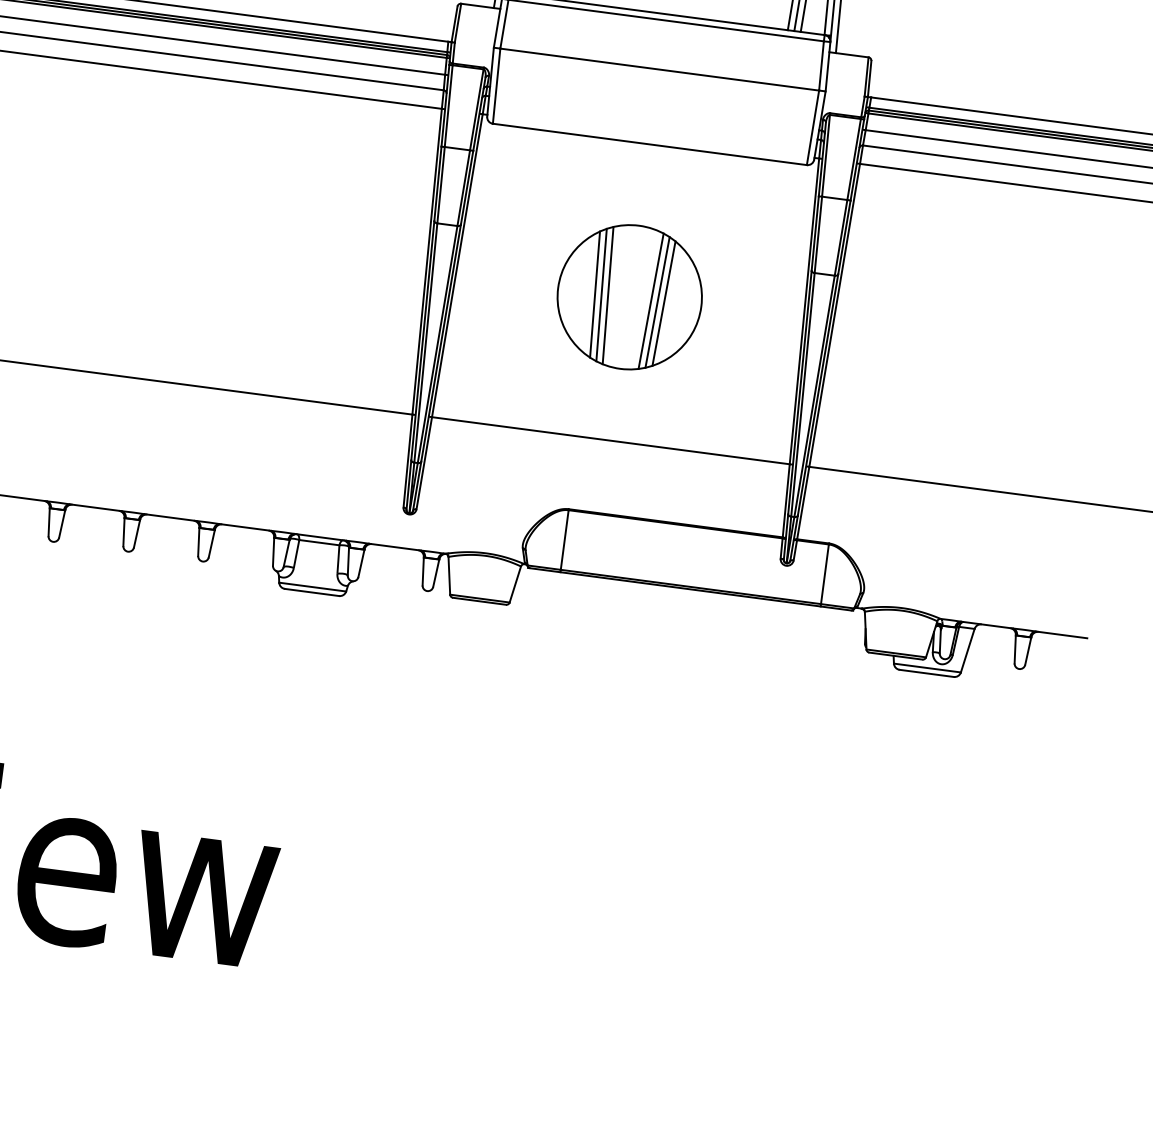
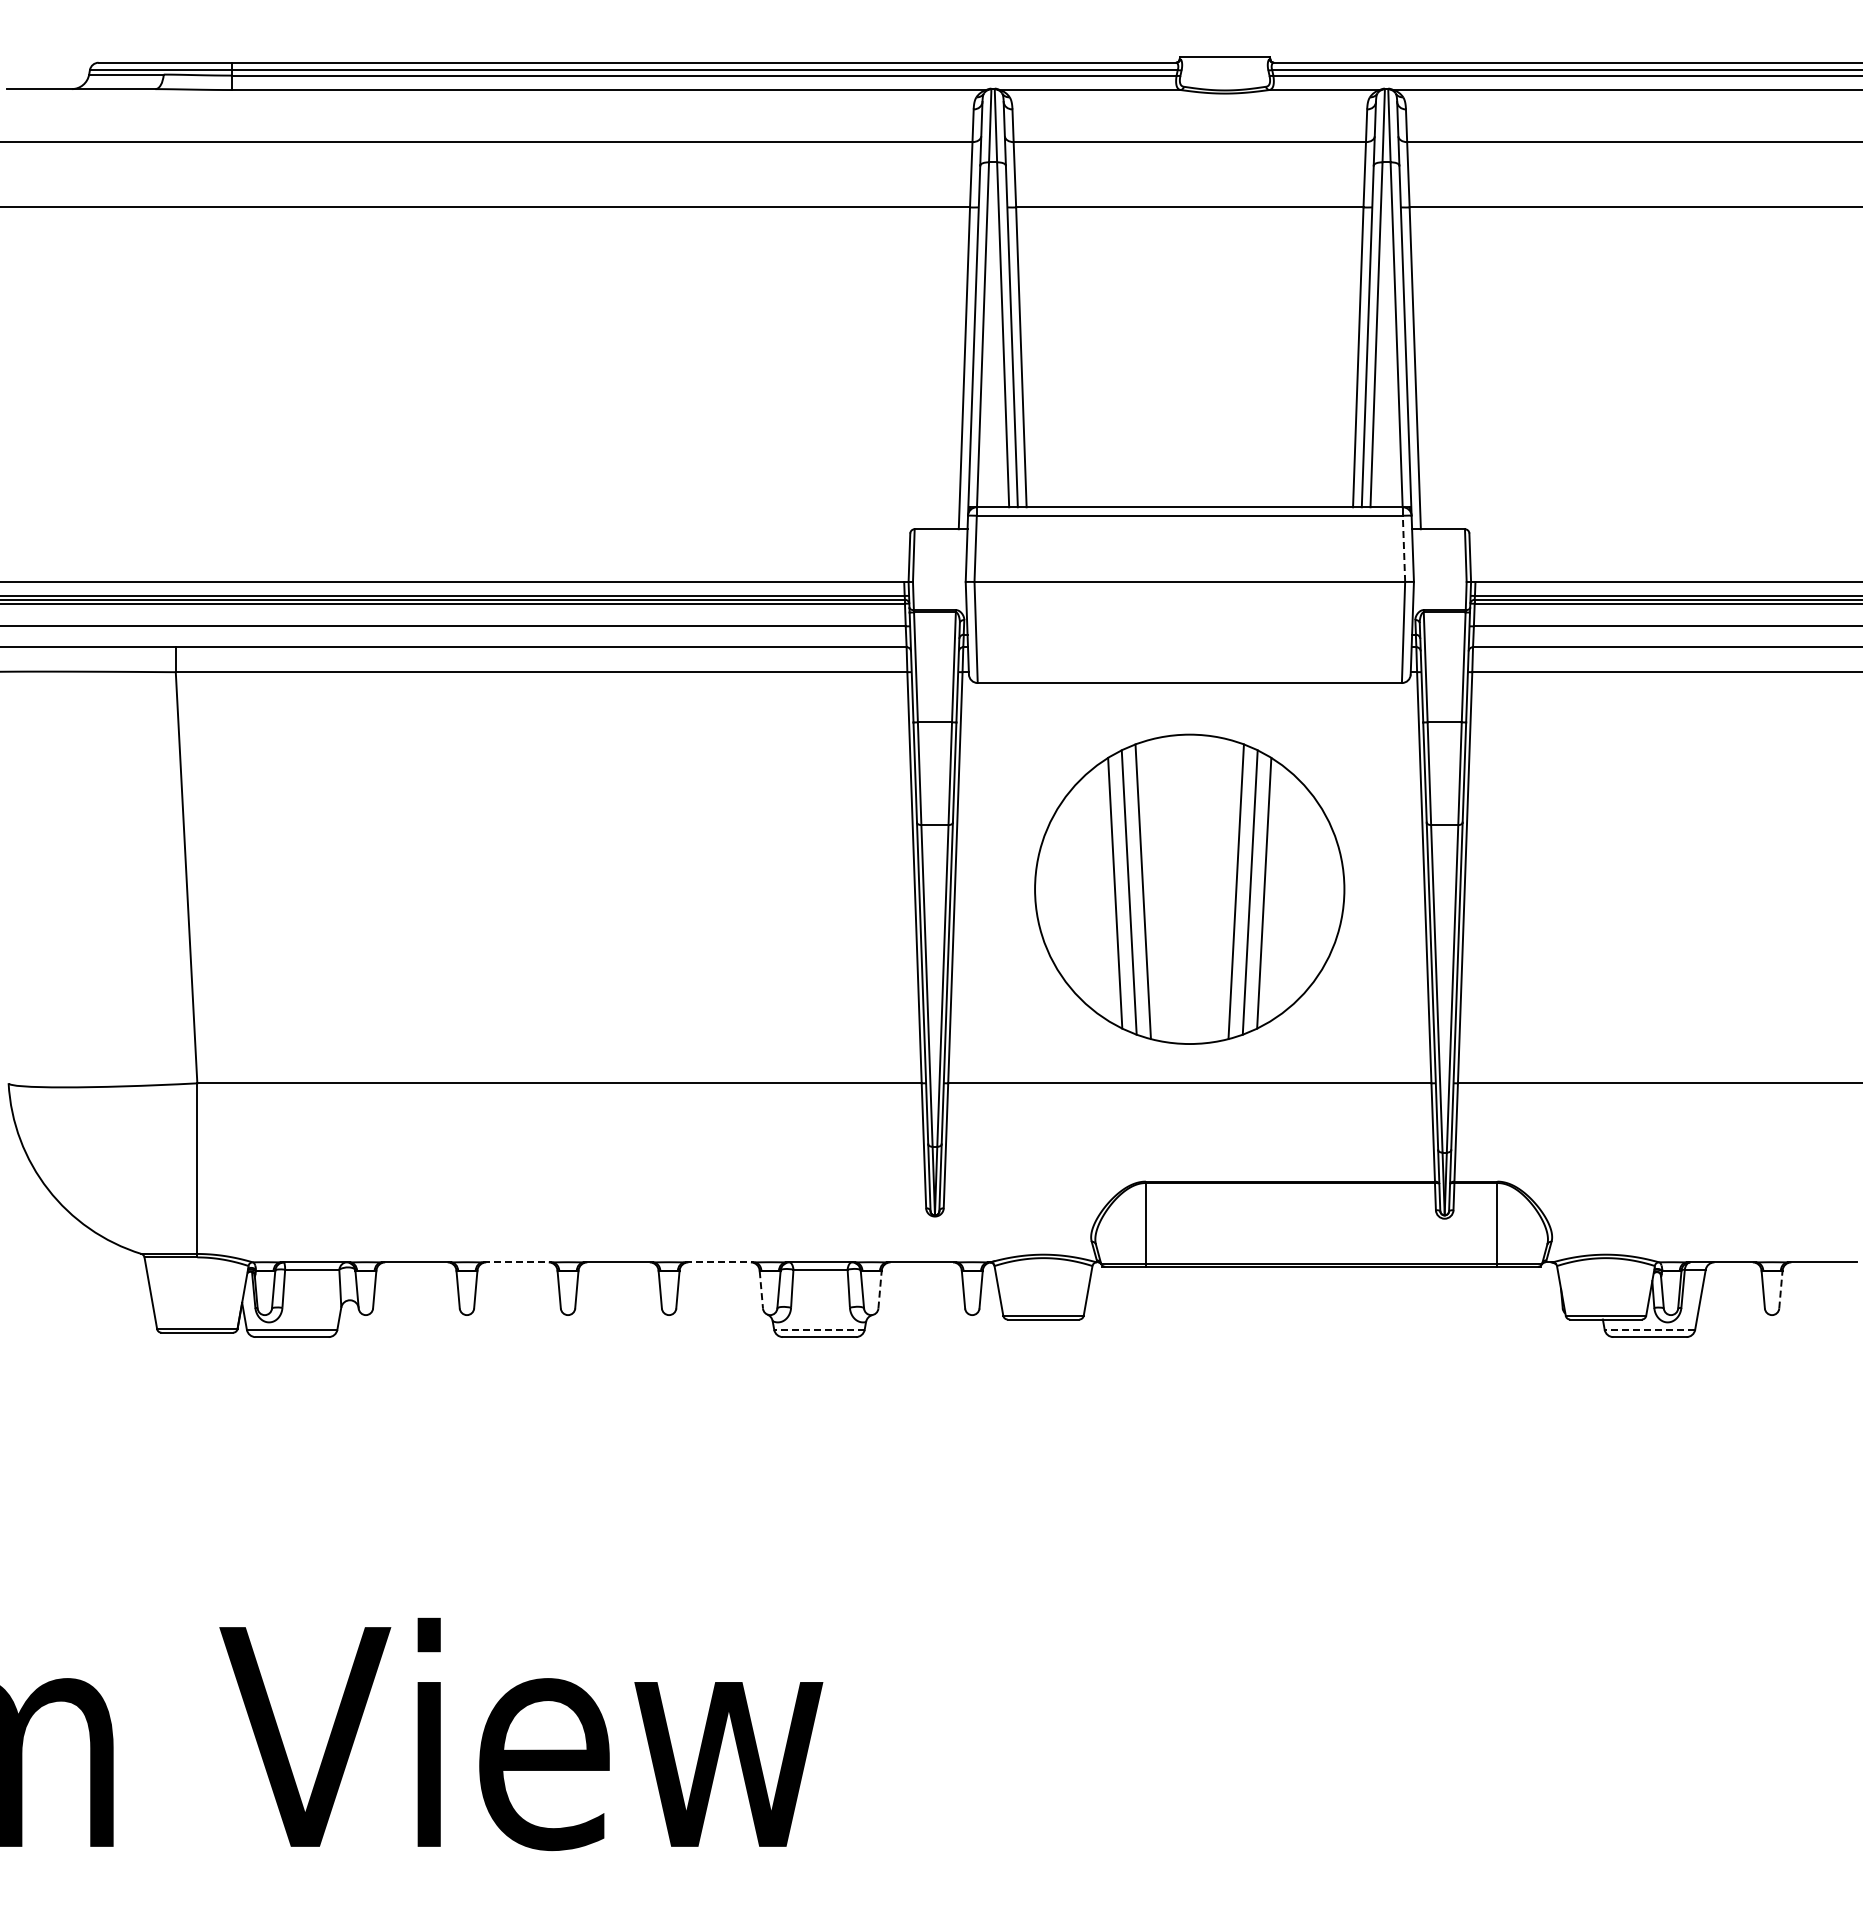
line: (821, 65) -> (1403, 548), solid -> dashed
part: (629, 297) -> (1189, 889), size x1.6
line: (96, 507) -> (518, 1262), solid -> dashed
line: (246, 527) -> (720, 1262), solid -> dashed
line: (273, 551) -> (761, 1289), solid -> dashed
line: (361, 563) -> (880, 1289), solid -> dashed
line: (312, 586) -> (818, 1329), solid -> dashed
line: (1028, 650) -> (1780, 1289), solid -> dashed
line: (927, 667) -> (1649, 1329), solid -> dashed

